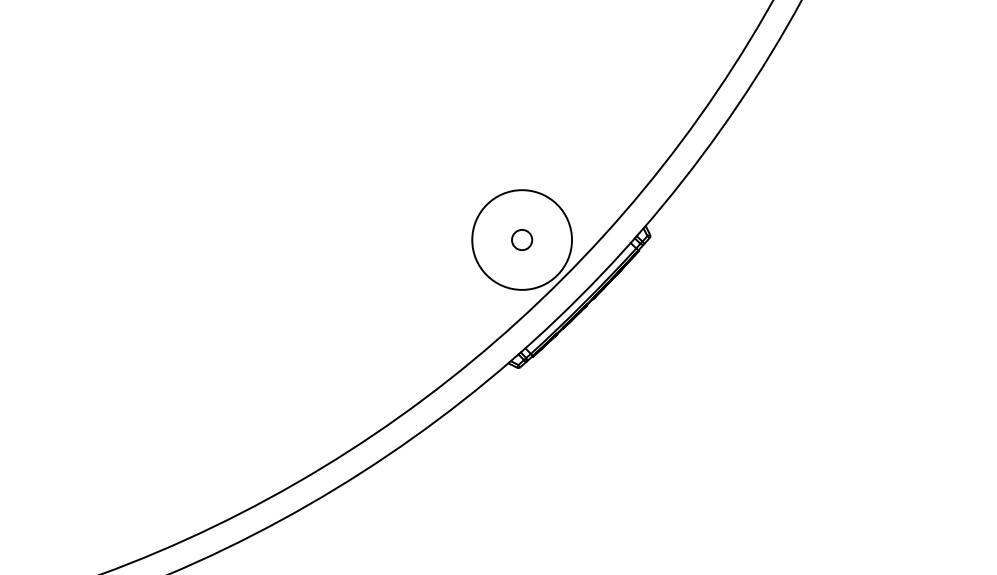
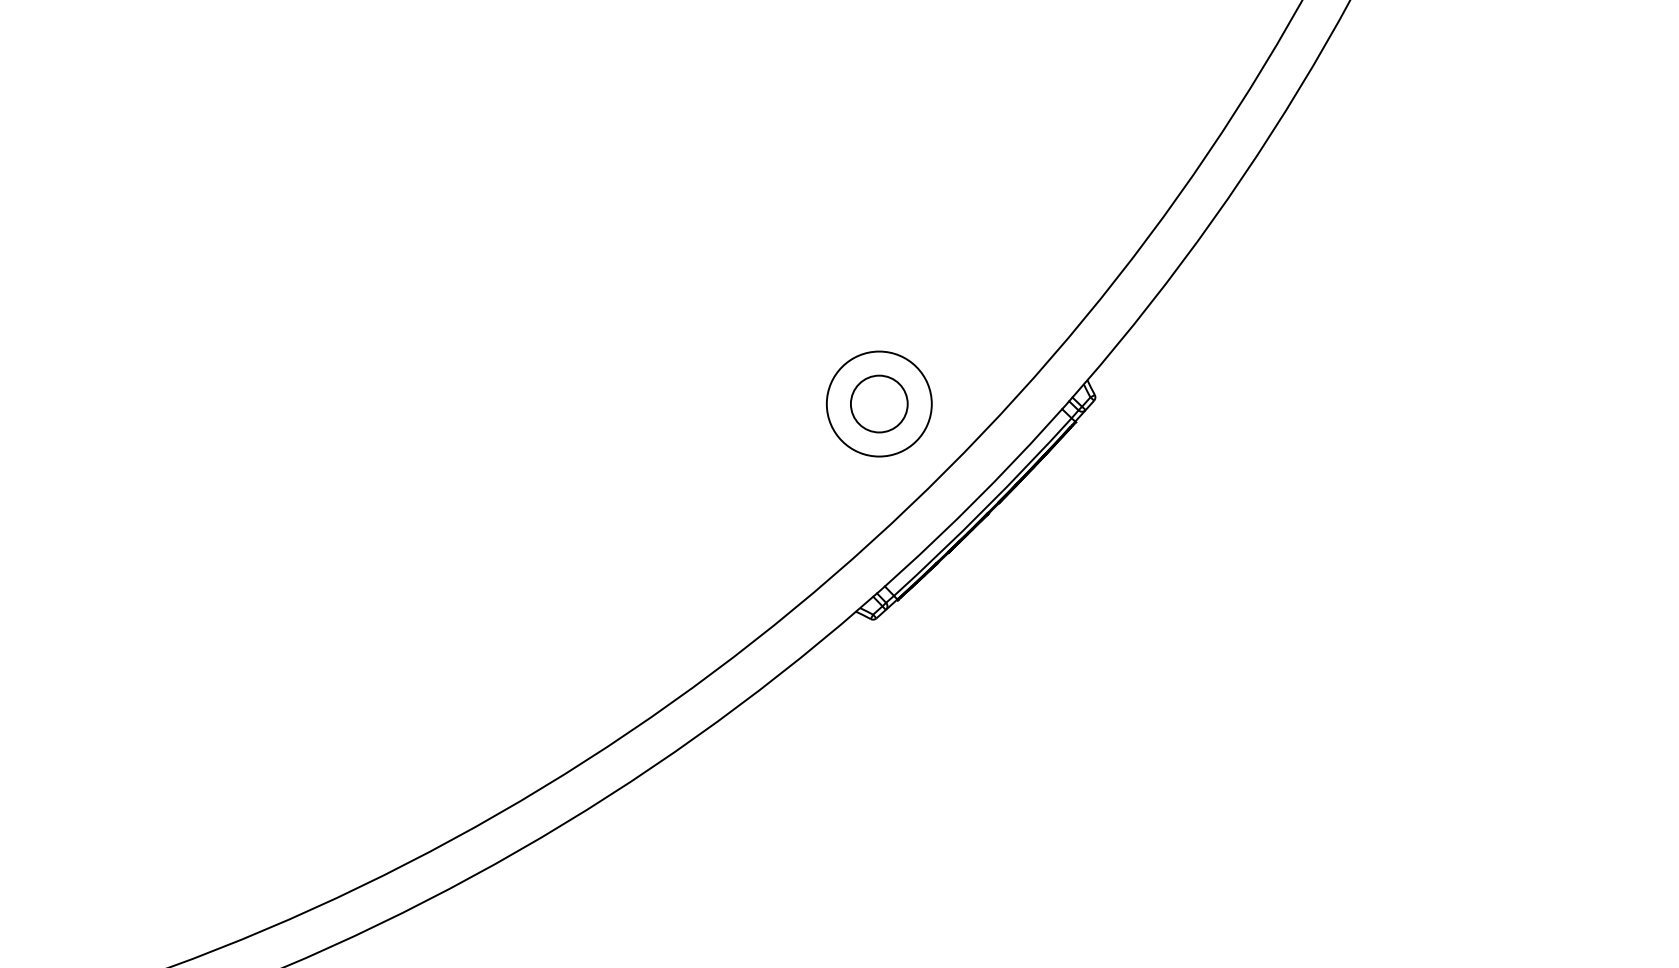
circle: (521, 239) -> (878, 403), size x0.62
circle: (522, 239) -> (879, 403), size x1.67

